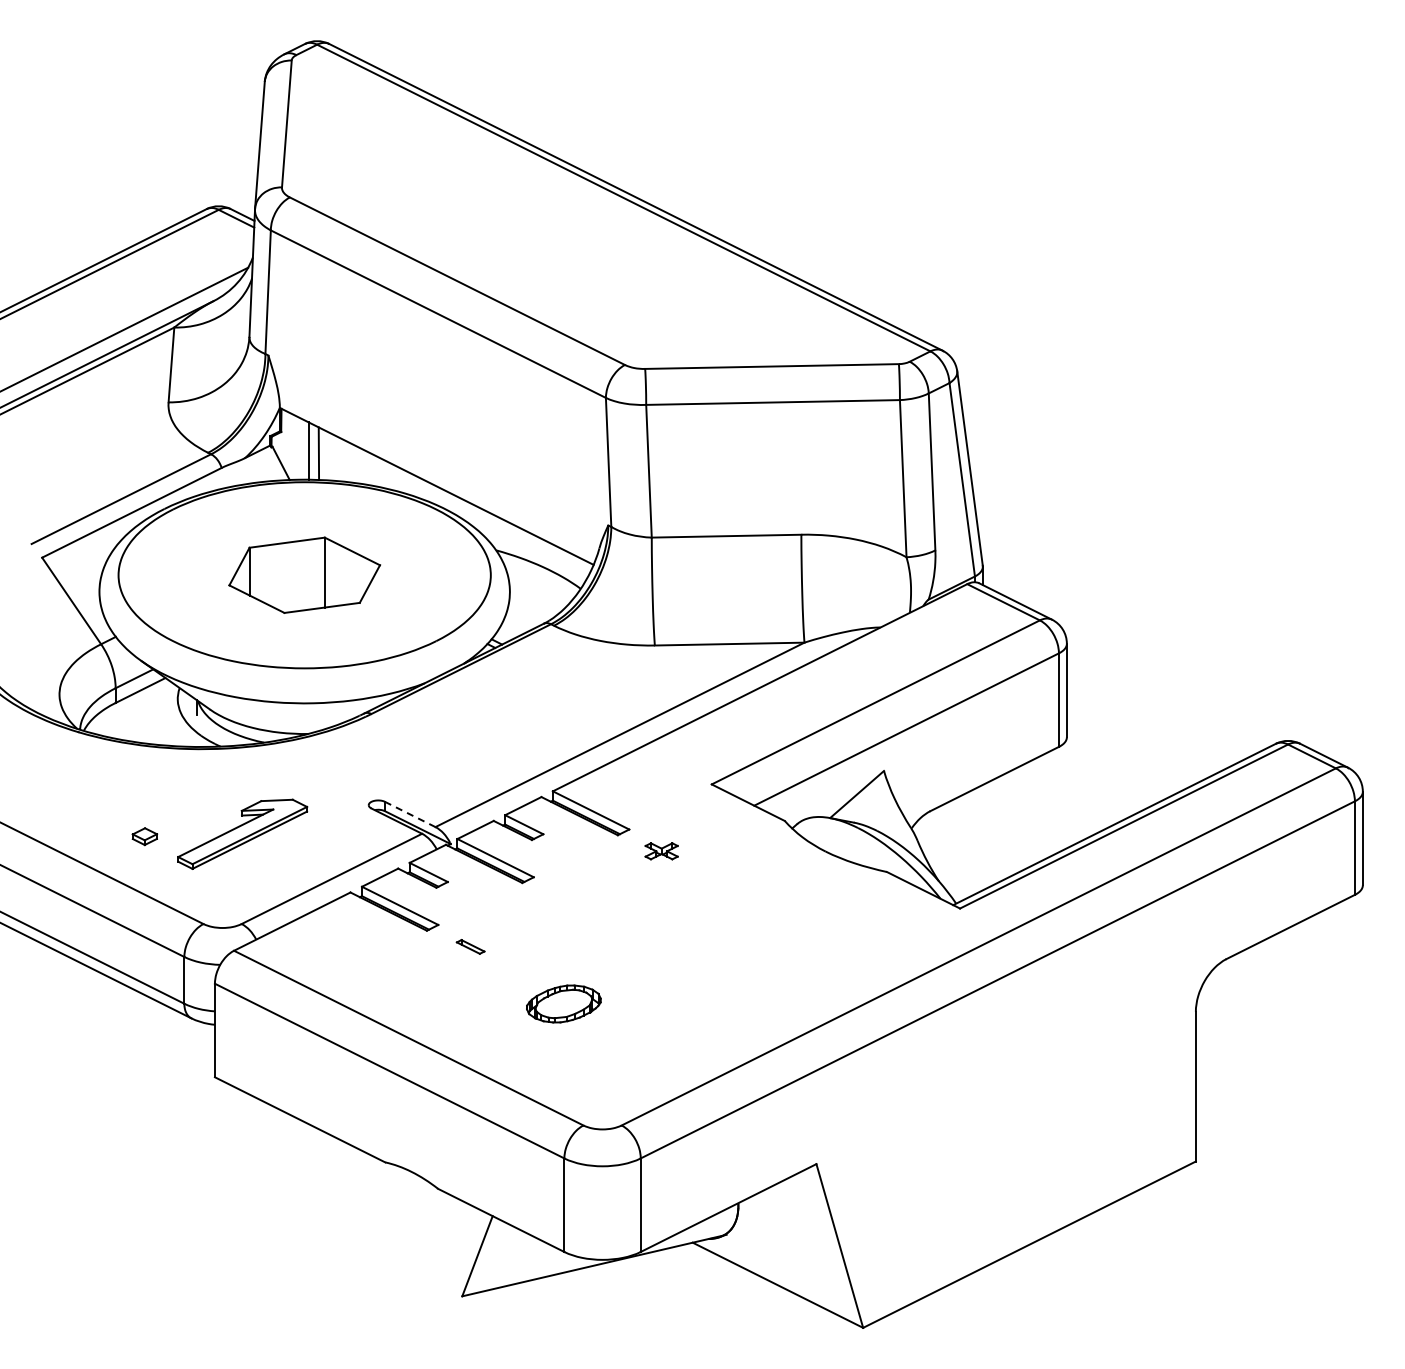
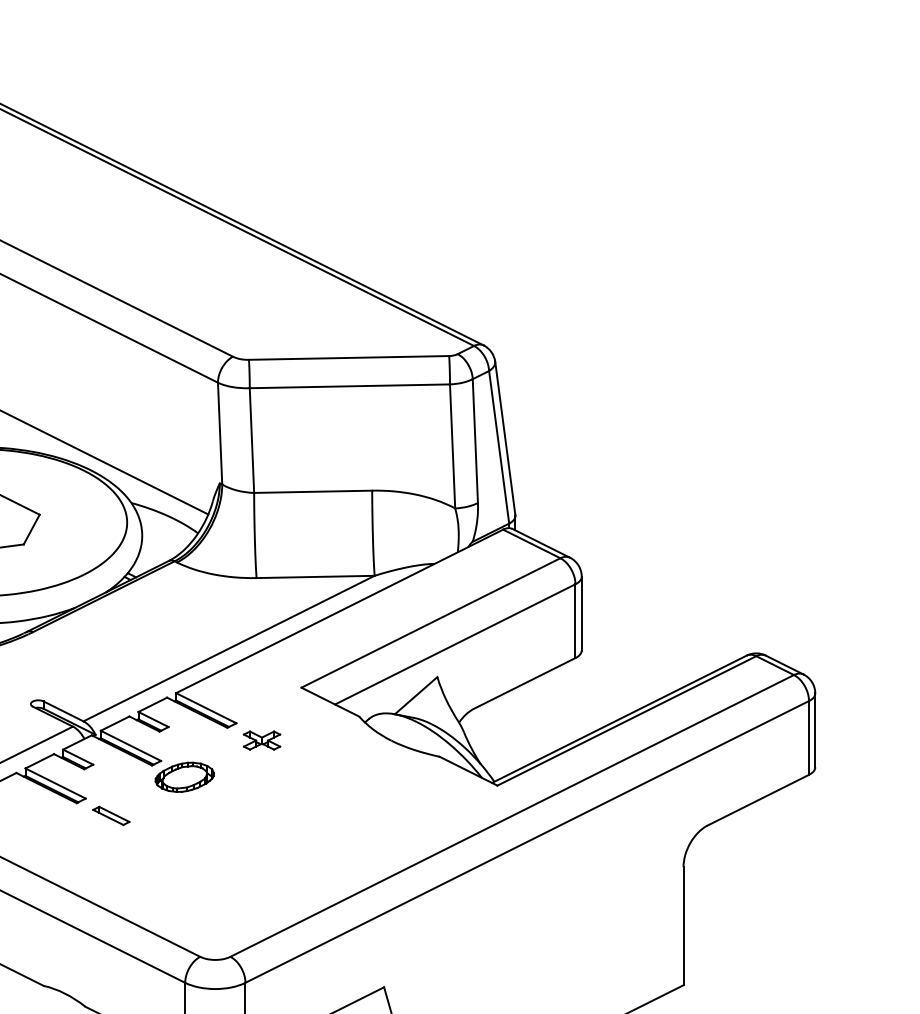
line: (409, 814) -> (62, 711), dashed -> solid
part: (661, 850) -> (261, 739), size x1.43
part: (470, 946) -> (111, 815), size x1.67
part: (563, 1003) -> (184, 776), moved

